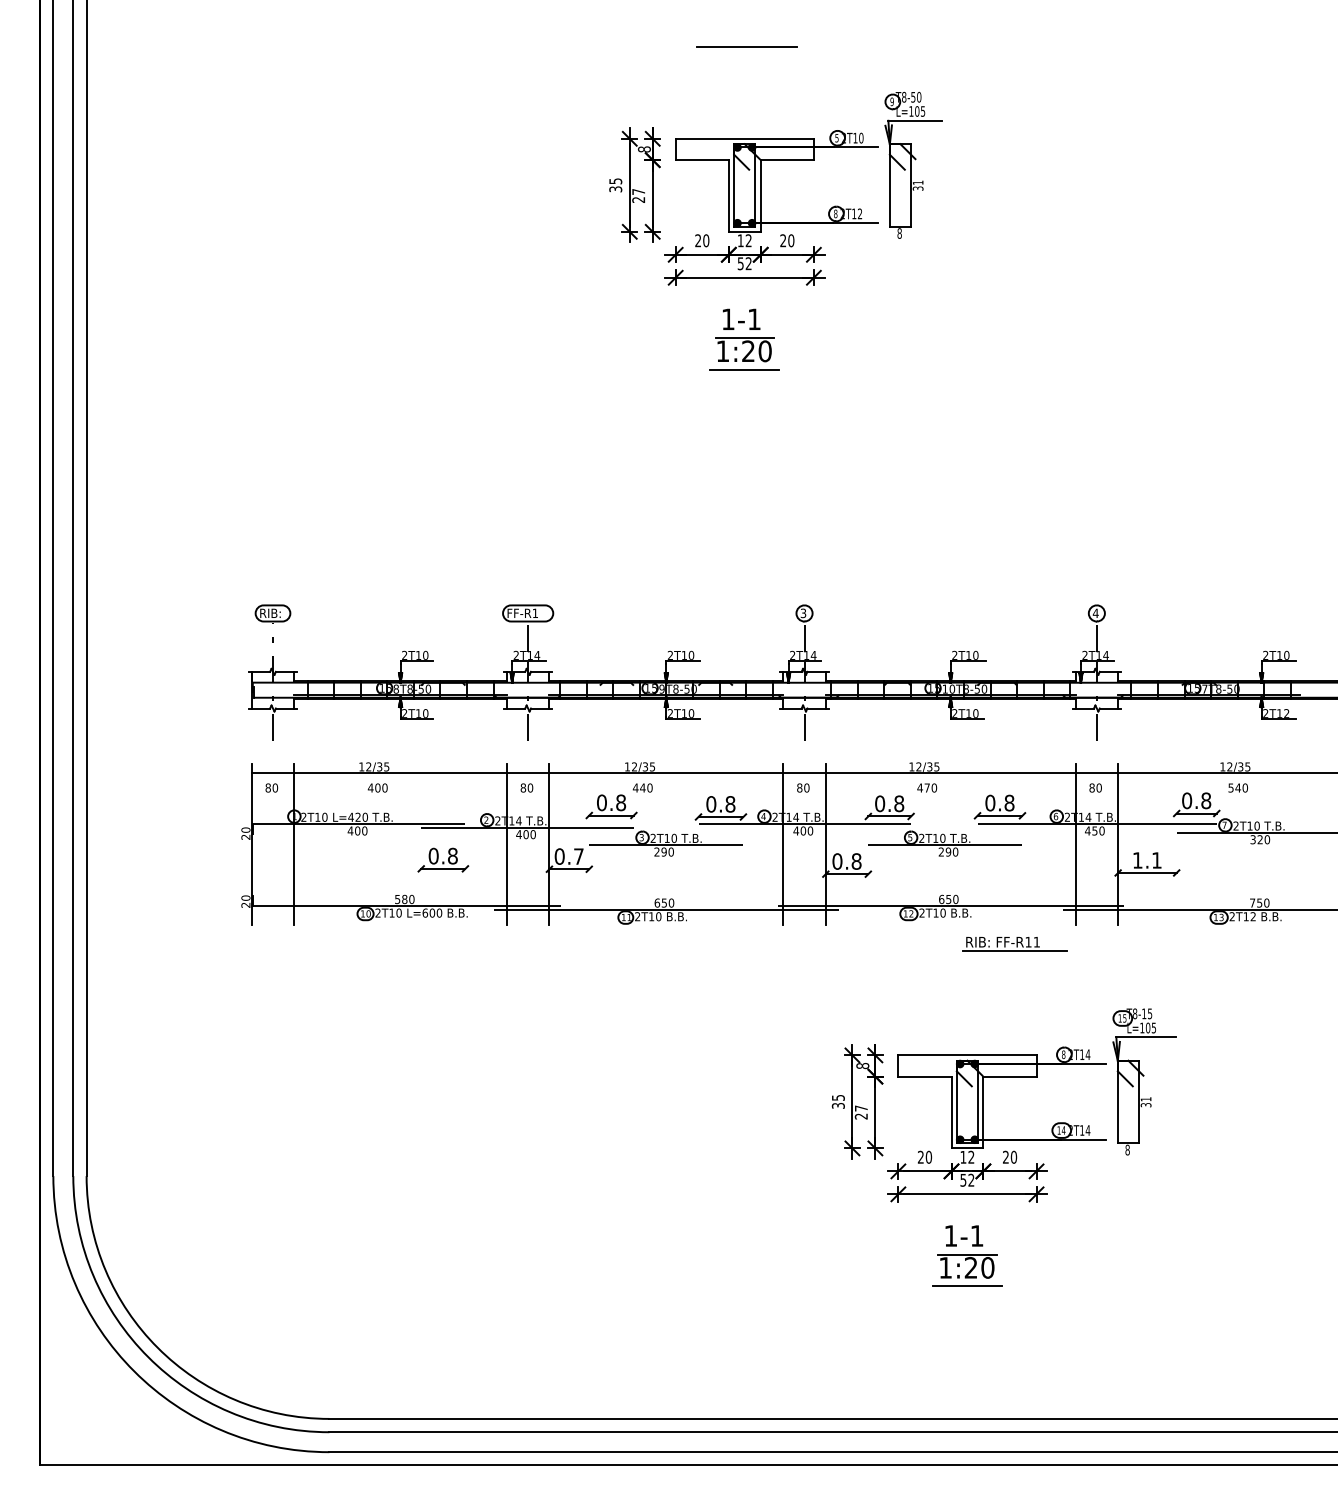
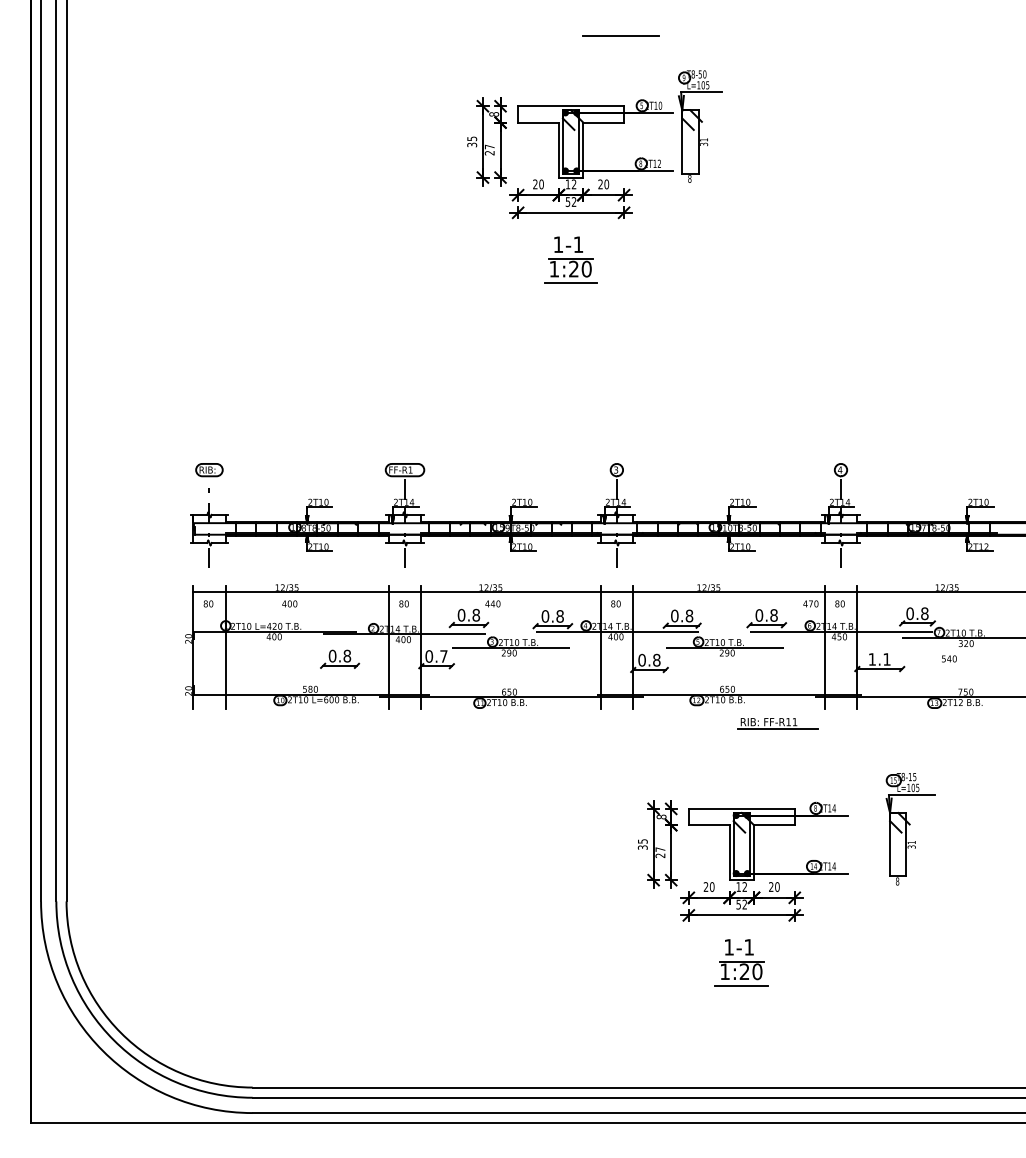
line: (746, 46) -> (620, 35), moved
text: (926, 787) -> (810, 603), moved
text: (1238, 787) -> (949, 658), moved
part: (1144, 1082) -> (910, 829), moved

